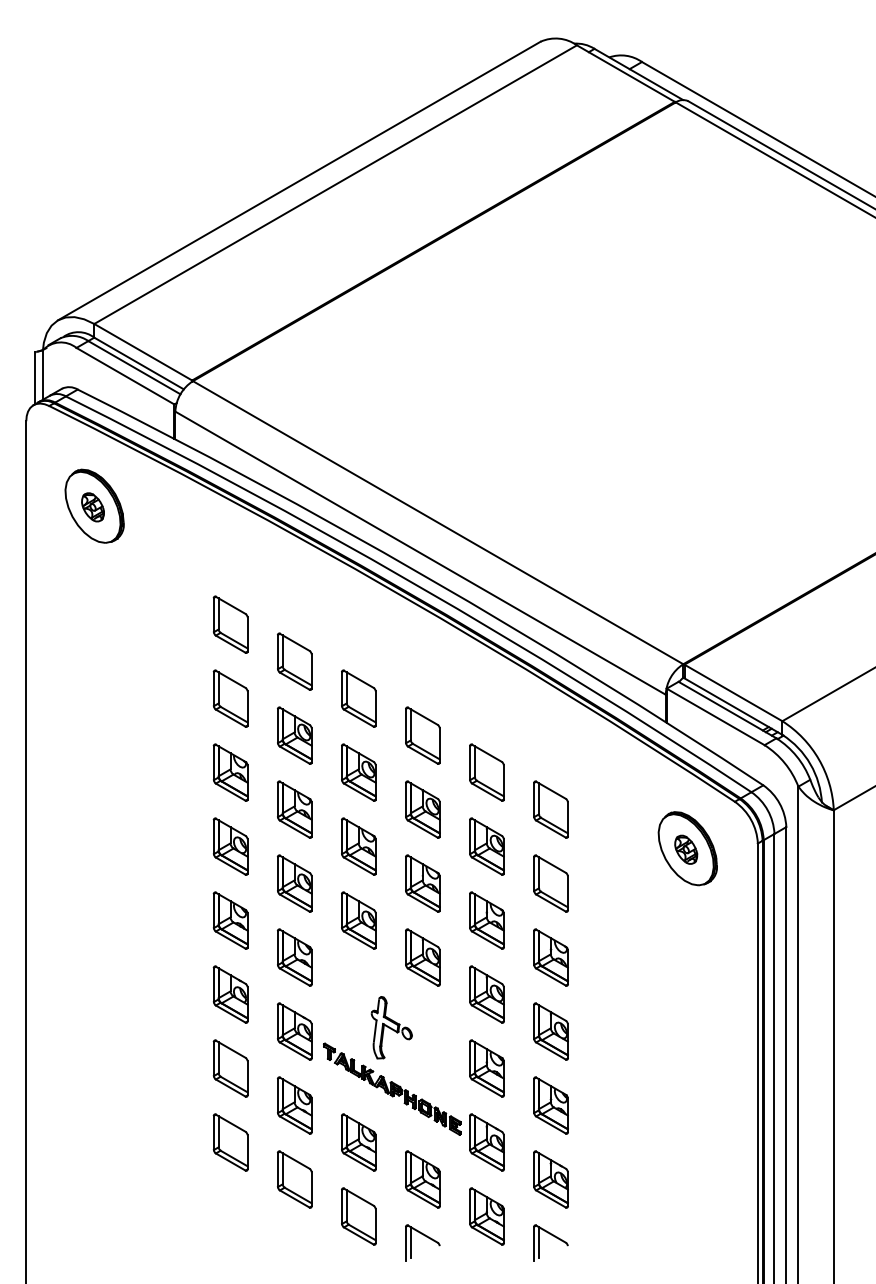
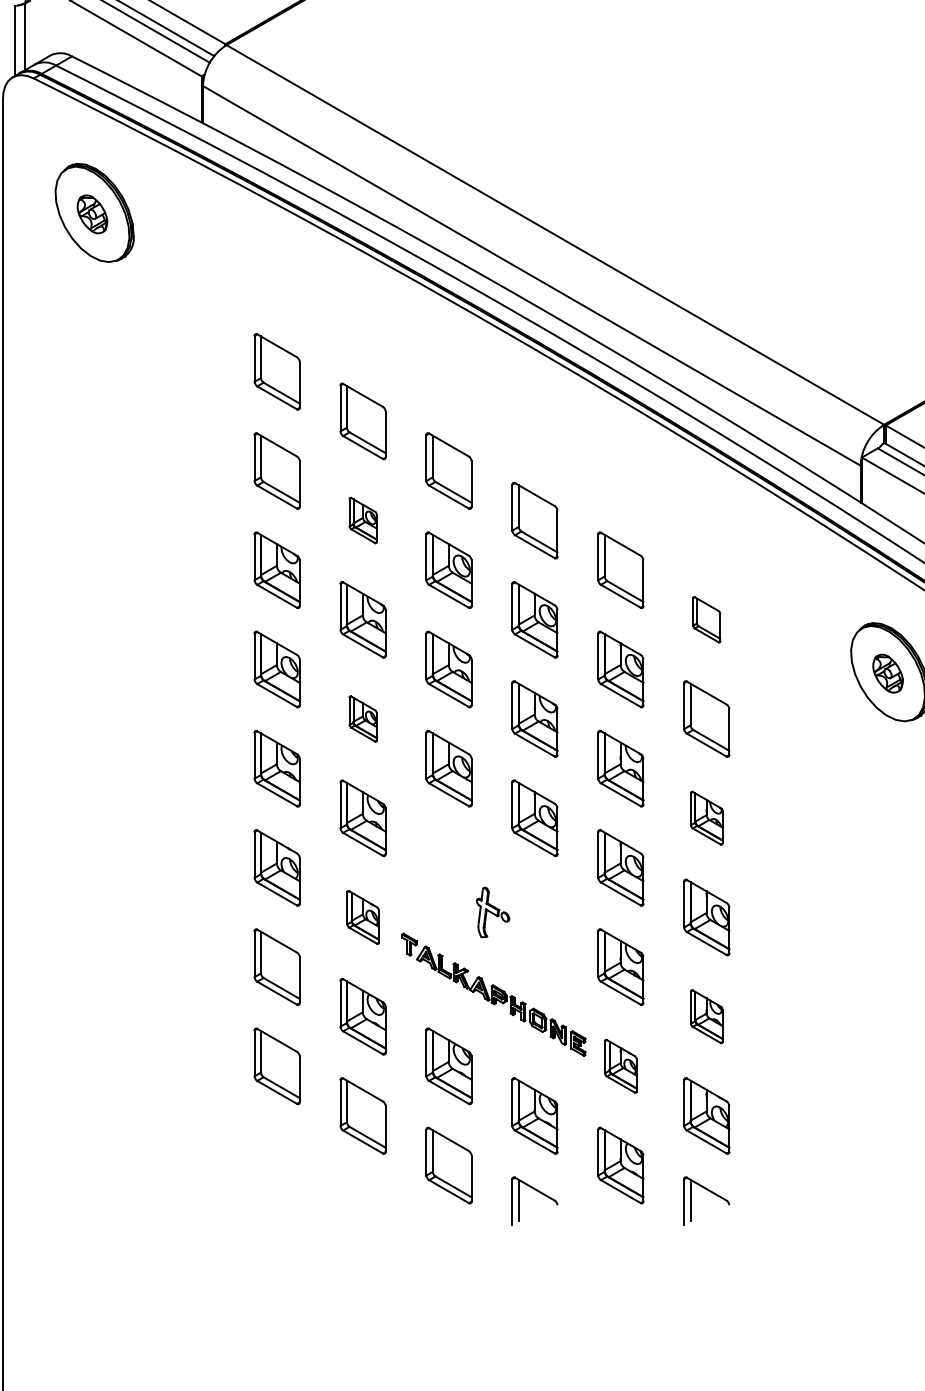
part: (294, 735) -> (362, 520), size x0.6
part: (550, 809) -> (706, 619), size x0.6
part: (294, 883) -> (362, 718), size x0.6
part: (550, 957) -> (706, 818), size x0.7
part: (391, 1027) -> (492, 911), size x0.6
part: (294, 1031) -> (362, 917), size x0.7
part: (550, 1105) -> (706, 1016), size x0.7
part: (486, 1142) -> (620, 1066), size x0.7

